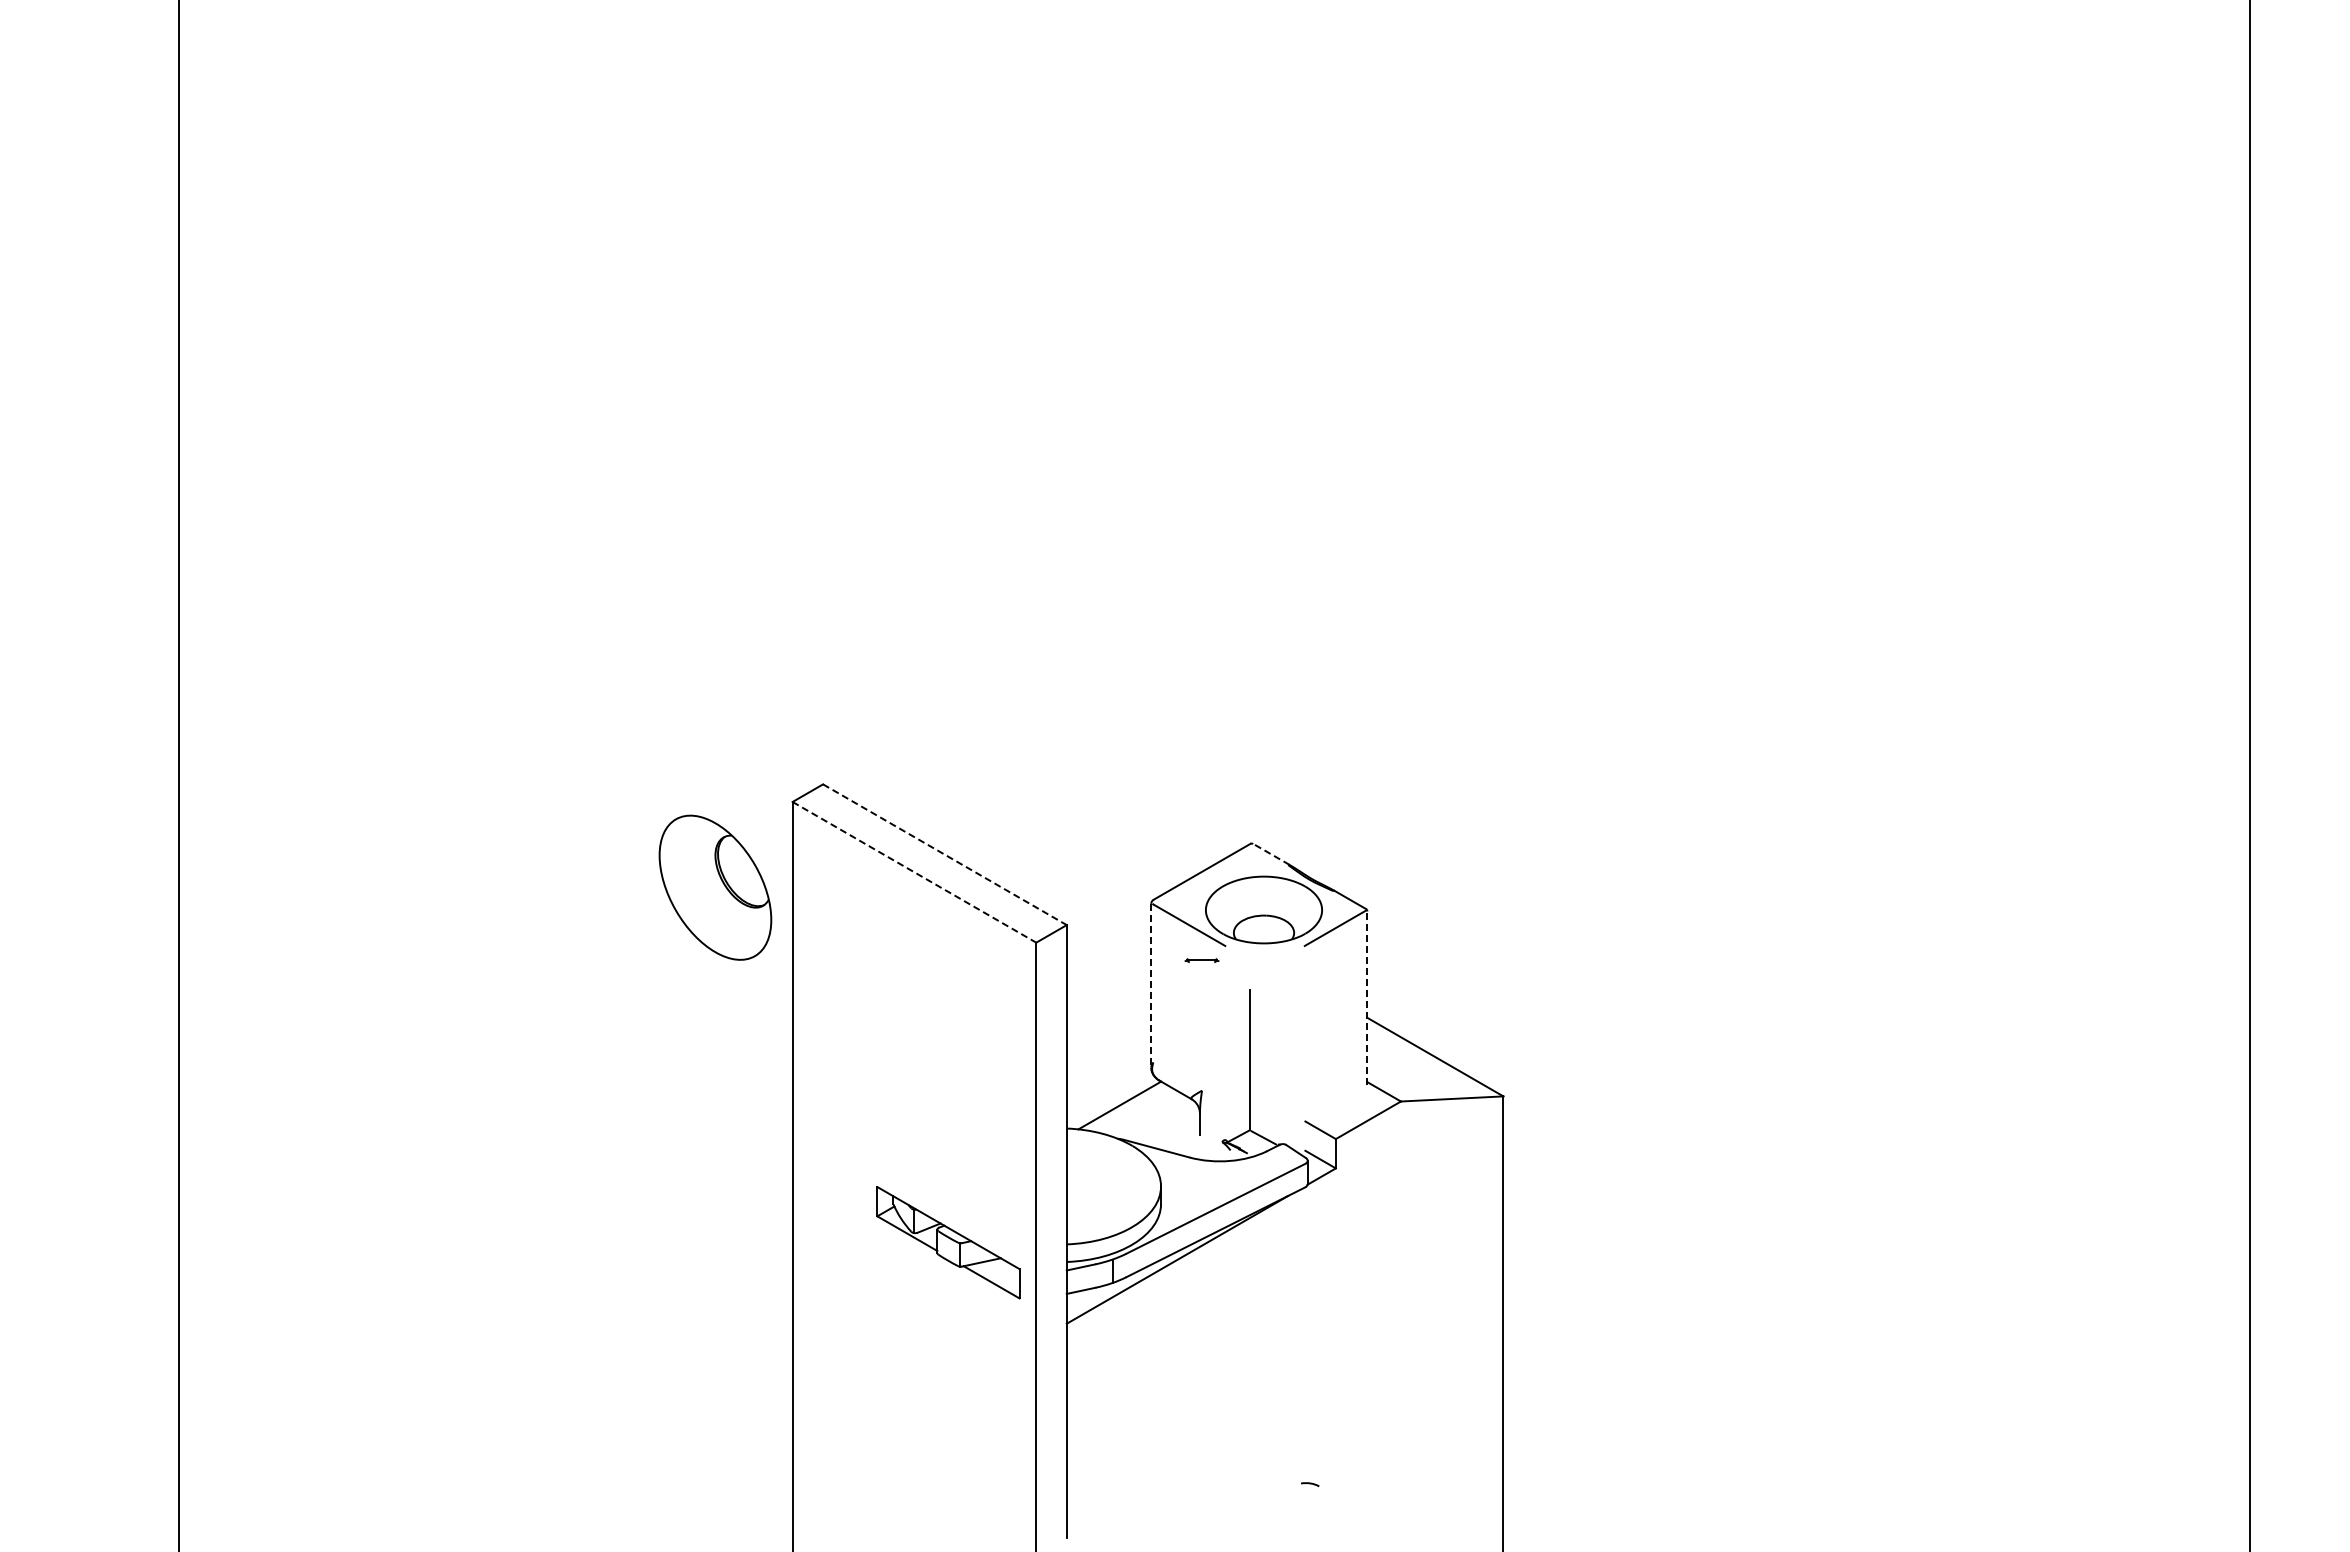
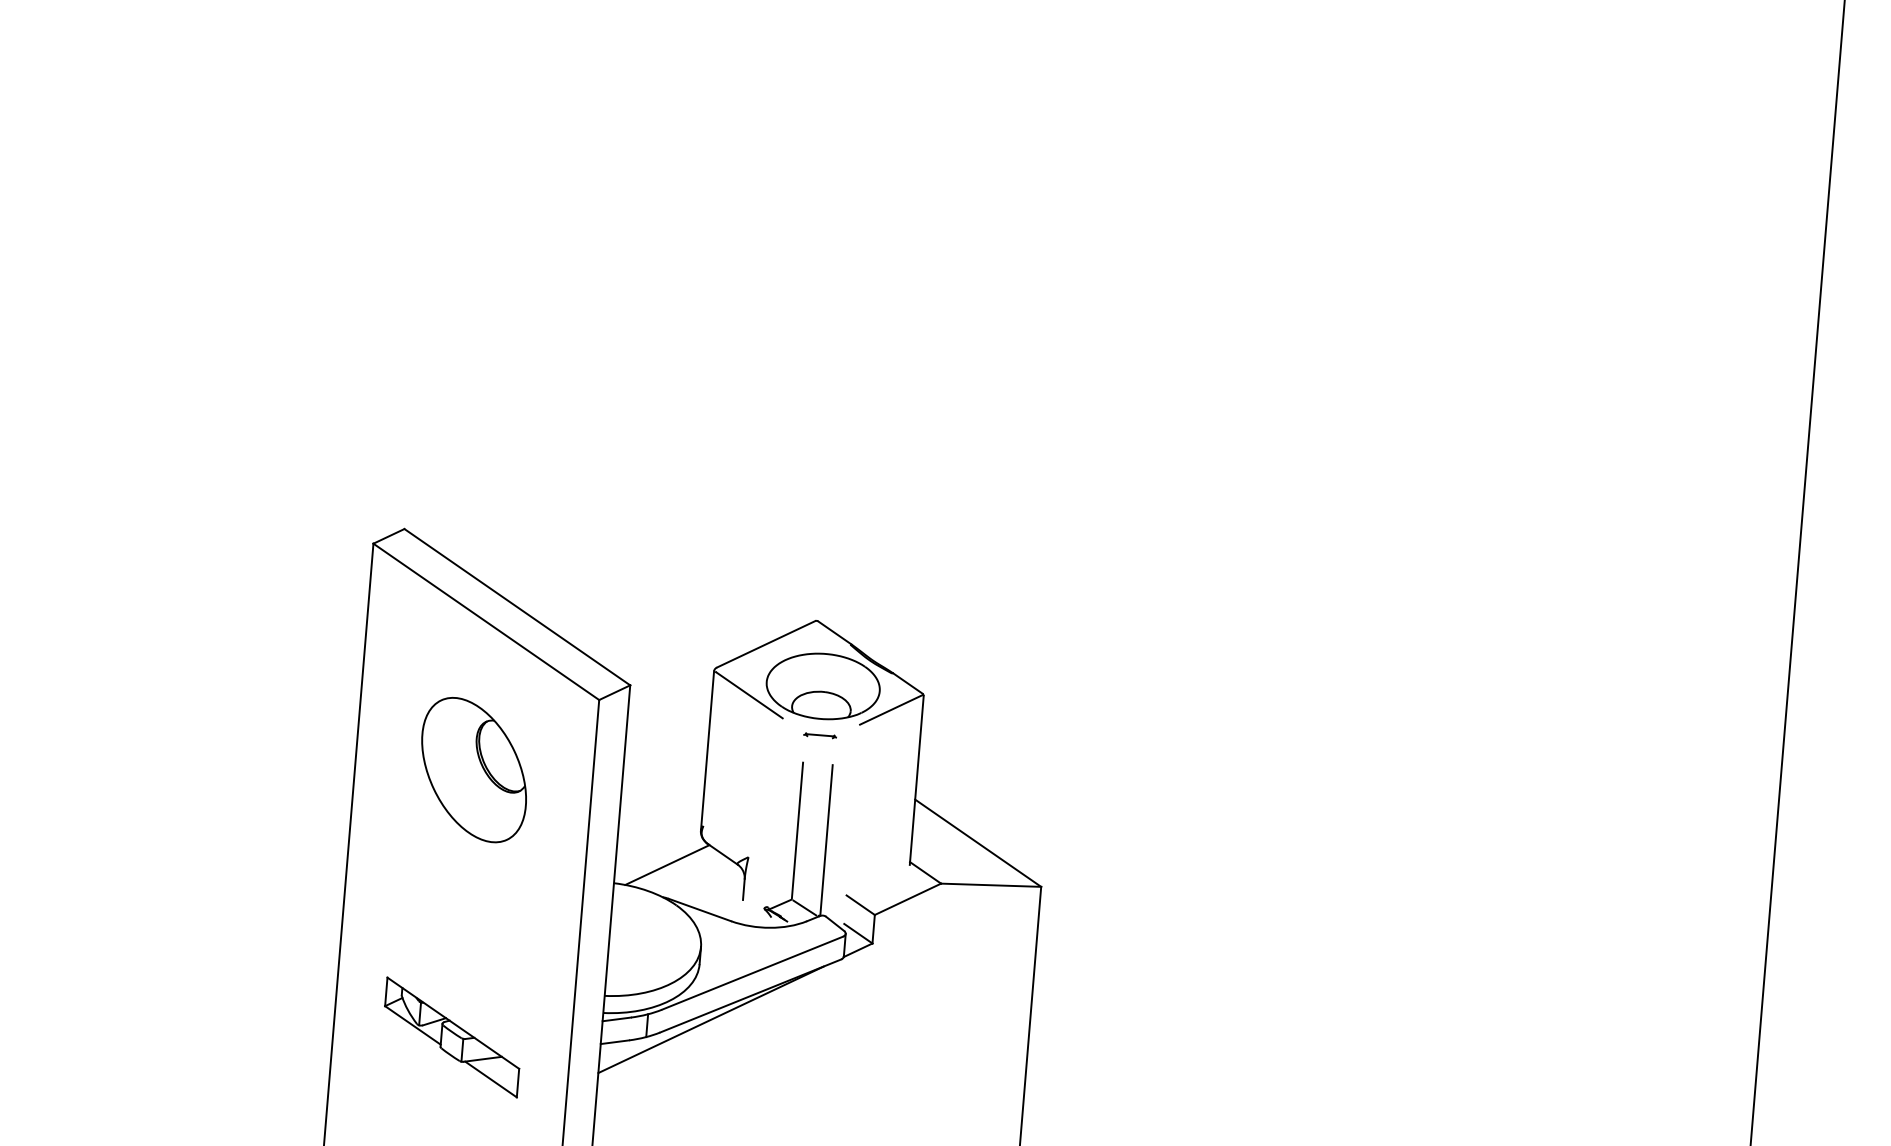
line: (944, 854) -> (516, 606), dashed -> solid
line: (1271, 854) -> (834, 633), dashed -> solid
line: (914, 872) -> (486, 622), dashed -> solid
part: (715, 887) -> (474, 769), moved
part: (1201, 960) -> (819, 735), moved
line: (1151, 985) -> (707, 750), dashed -> solid
line: (1367, 998) -> (916, 780), dashed -> solid
line: (1280, 1065) -> (826, 838), added
part: (948, 1242) -> (452, 1037), moved

